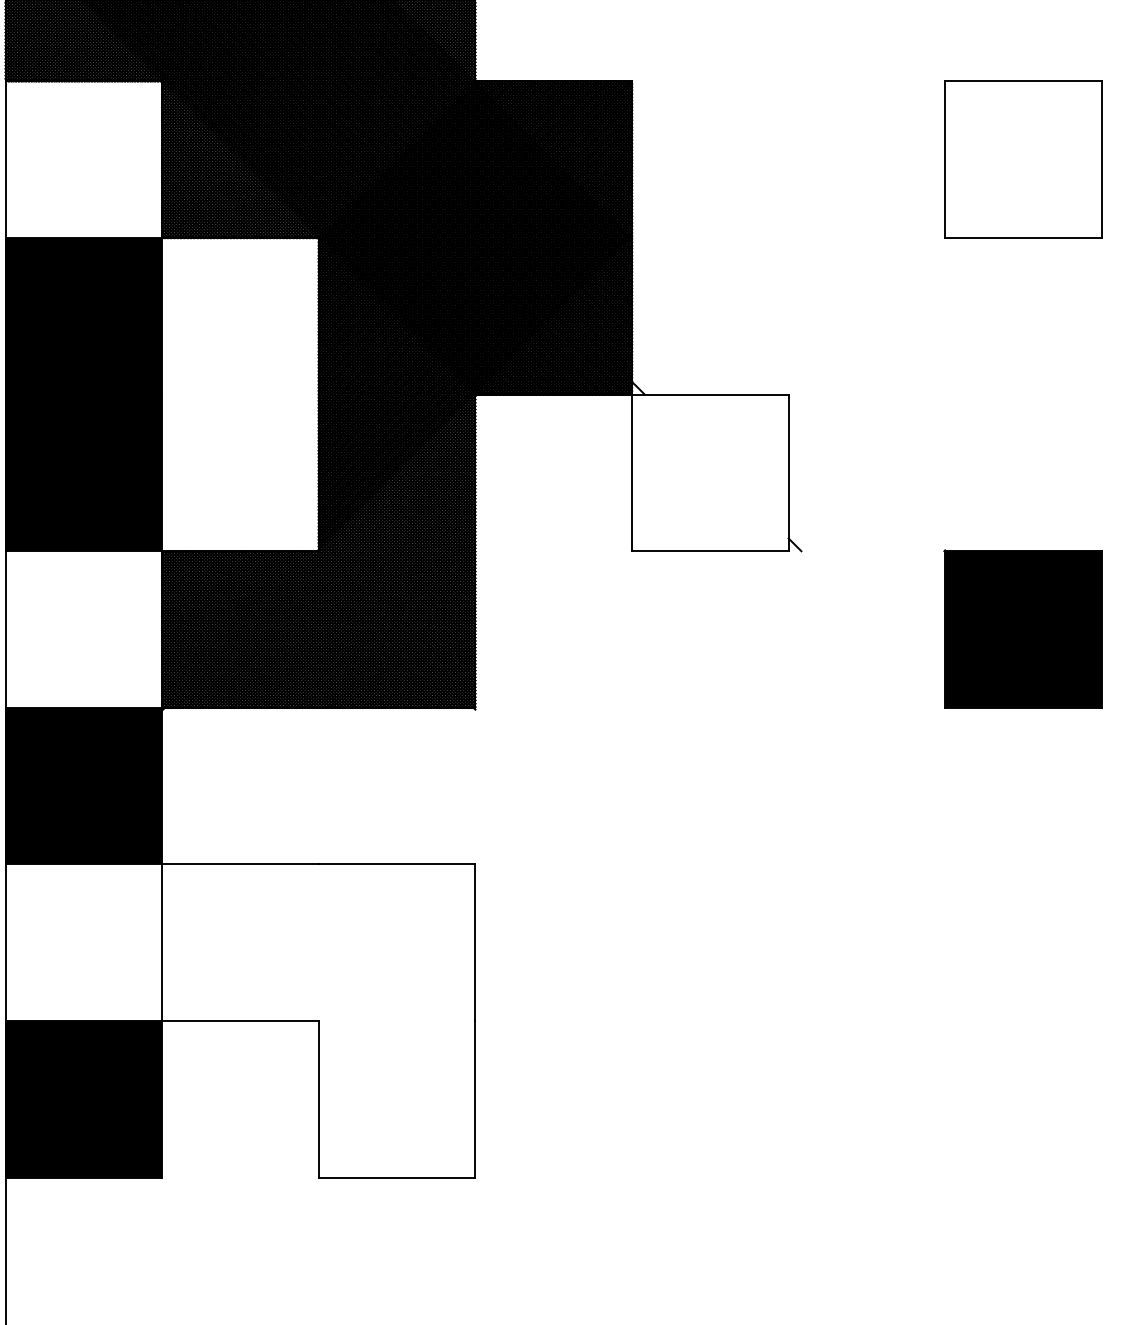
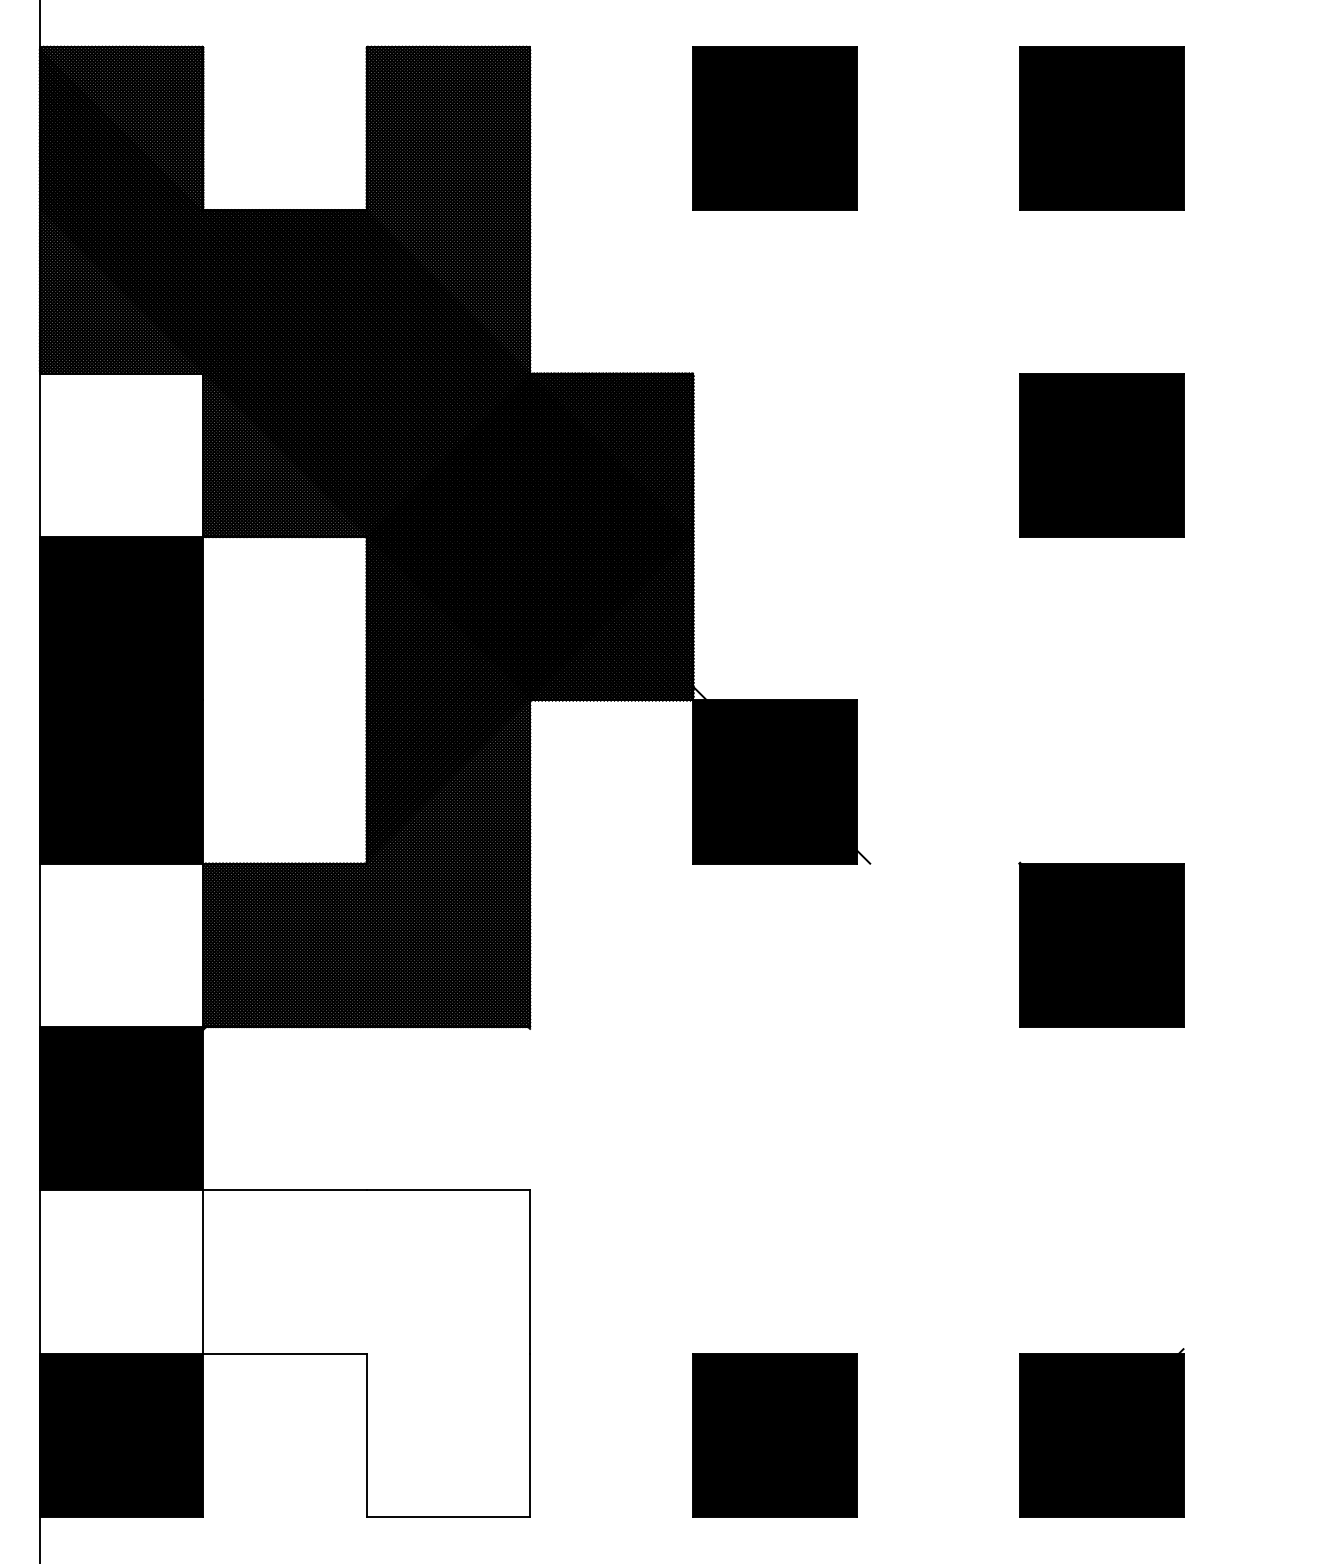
fill: (1023, 159) -> (1101, 454), added
fill: (709, 472) -> (774, 781), added
part: (1023, 1096) -> (1101, 1432), added
part: (709, 1099) -> (774, 1435), added

